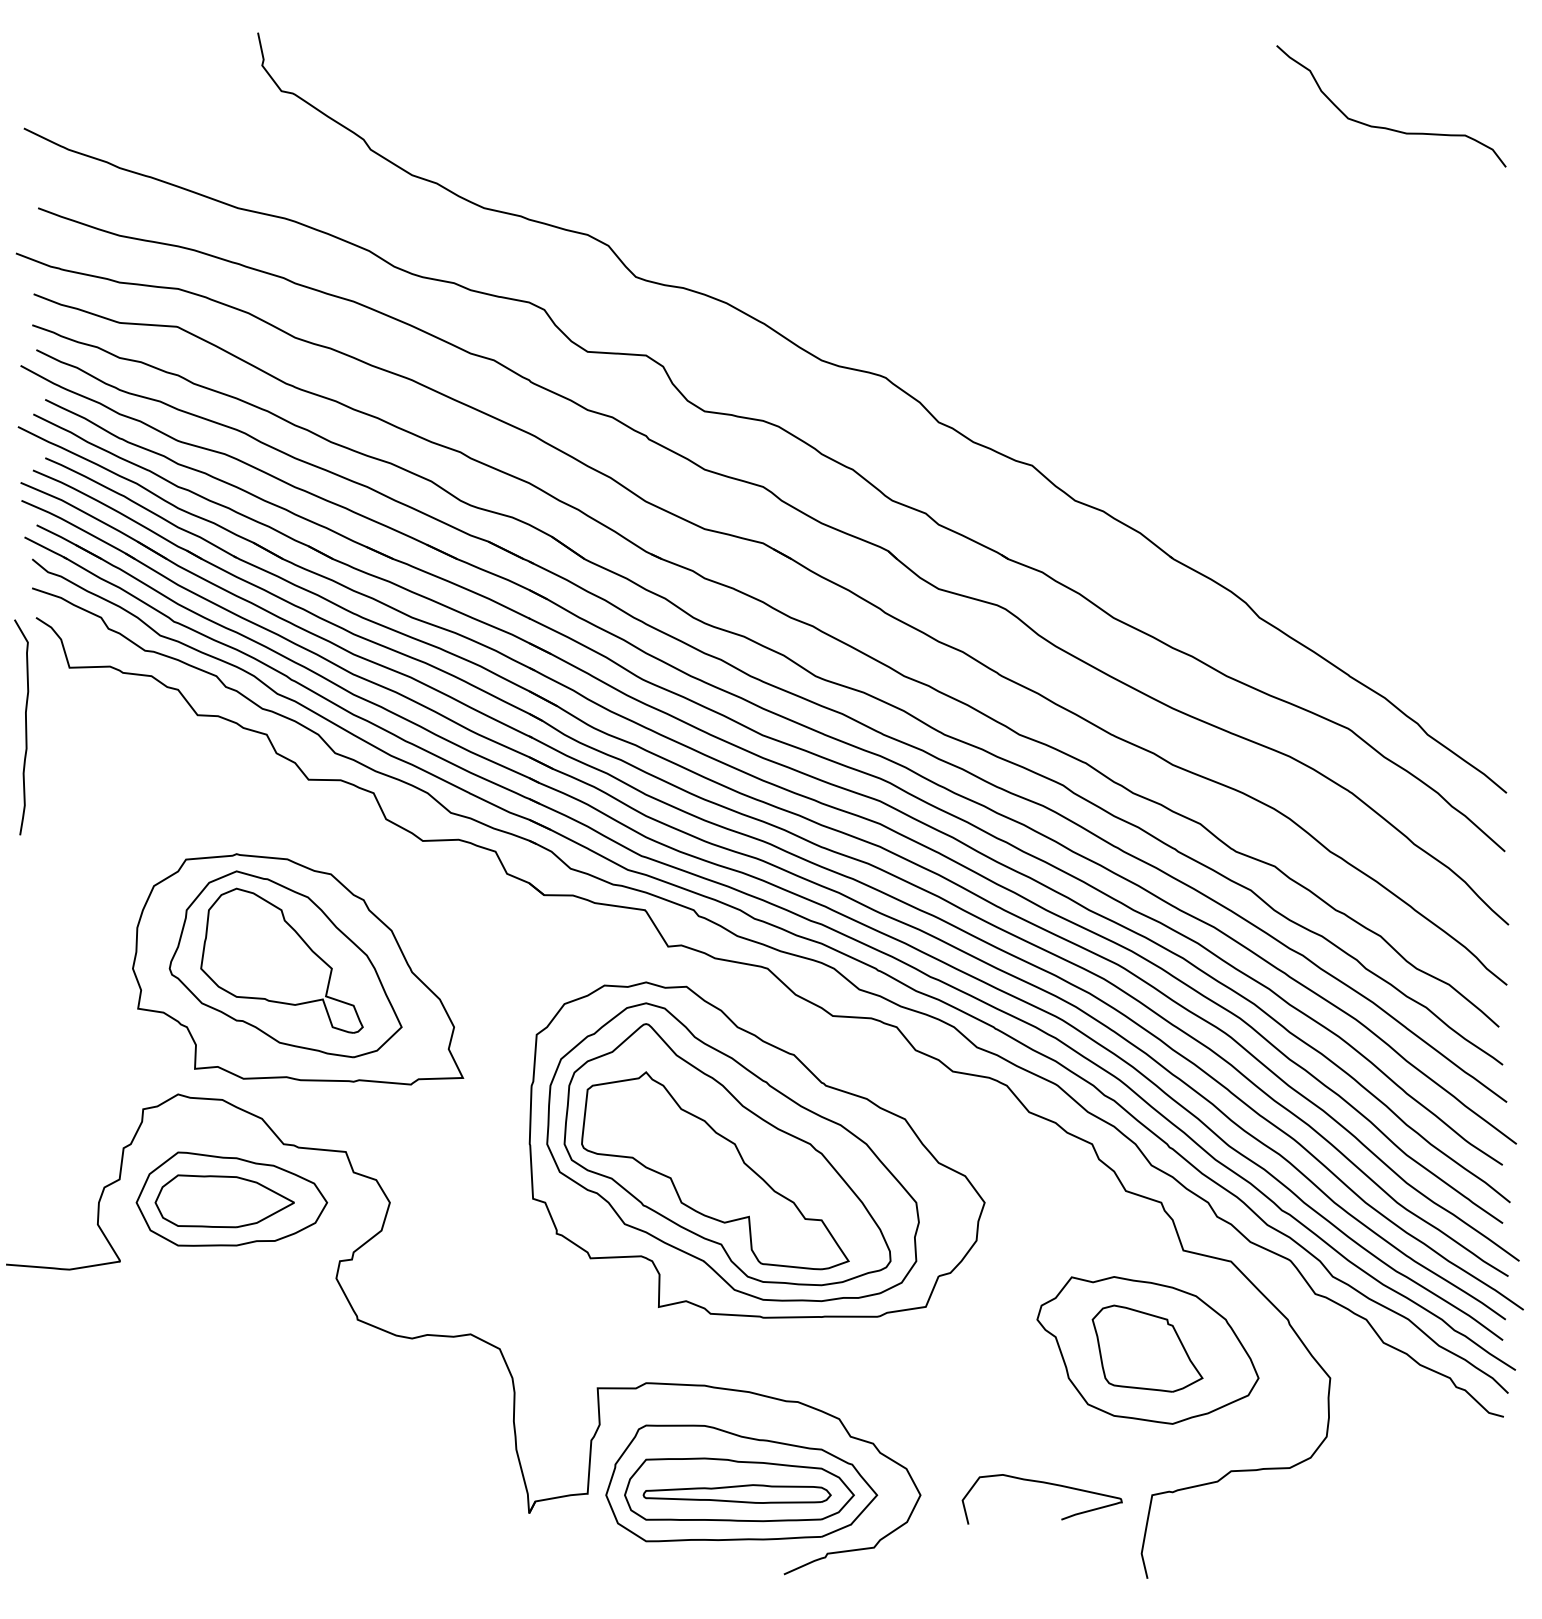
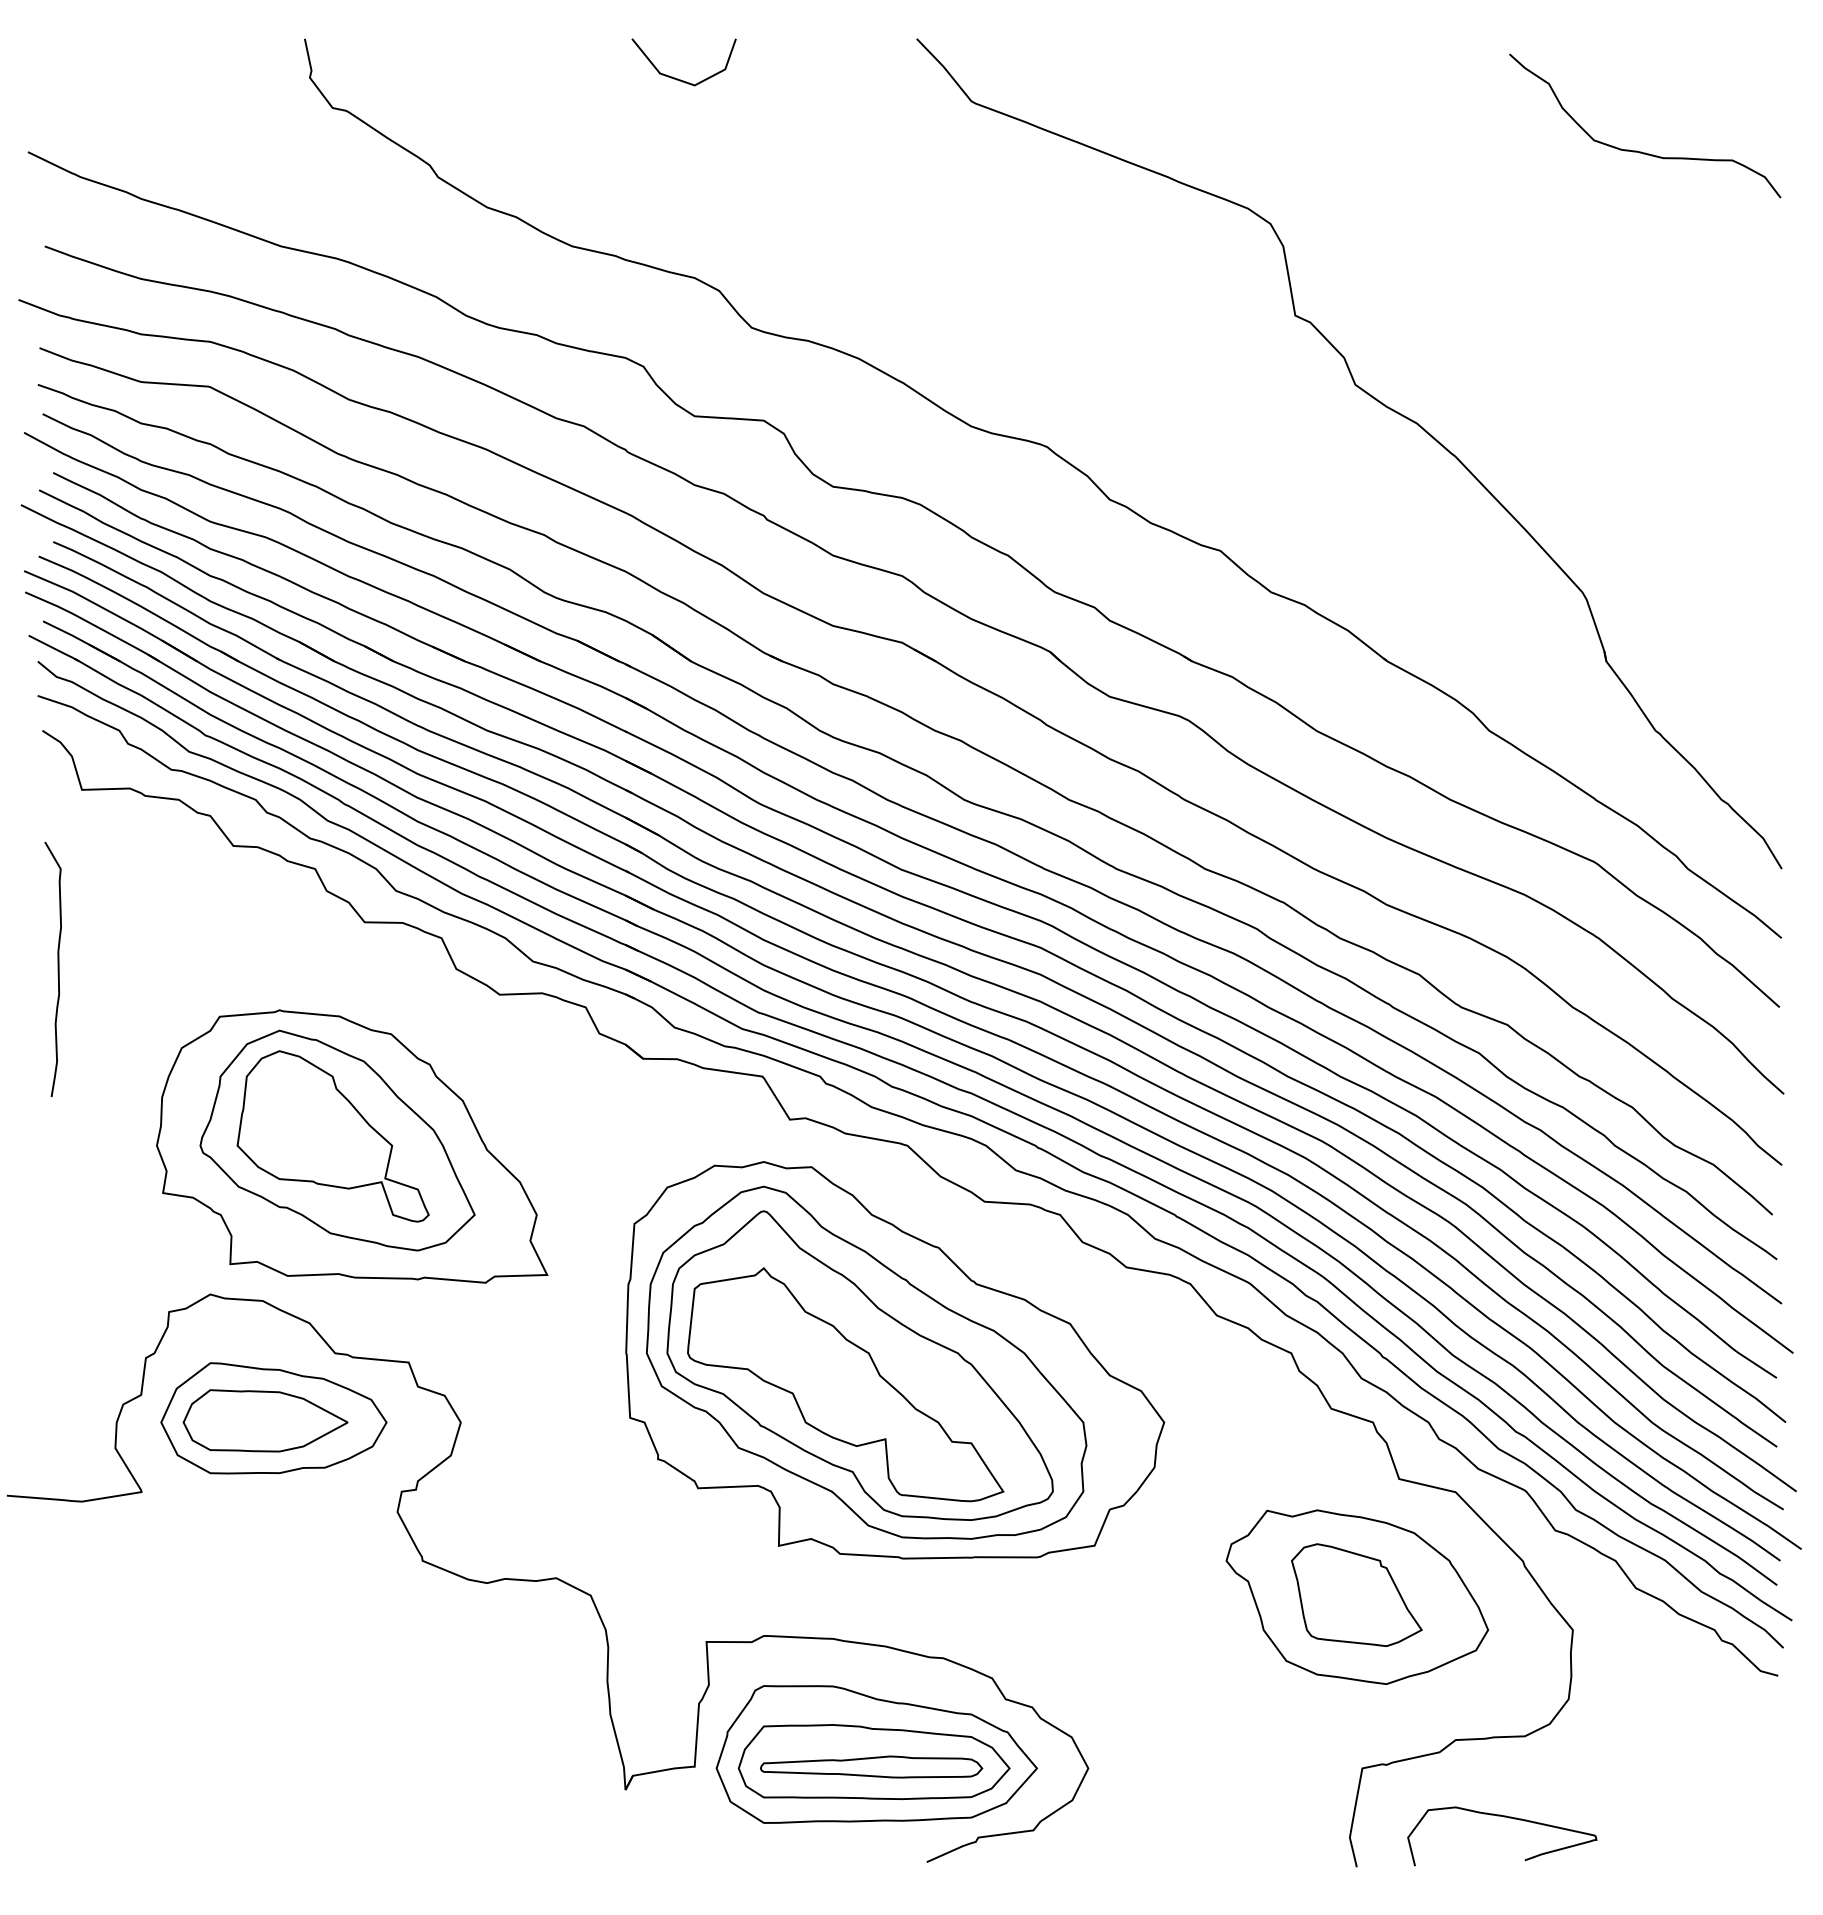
curve: (573, 66) -> (678, 78), added
part: (1171, 344) -> (1385, 407), added
curve: (25, 726) -> (57, 968), moved
curve: (1043, 1483) -> (1503, 1817), moved

